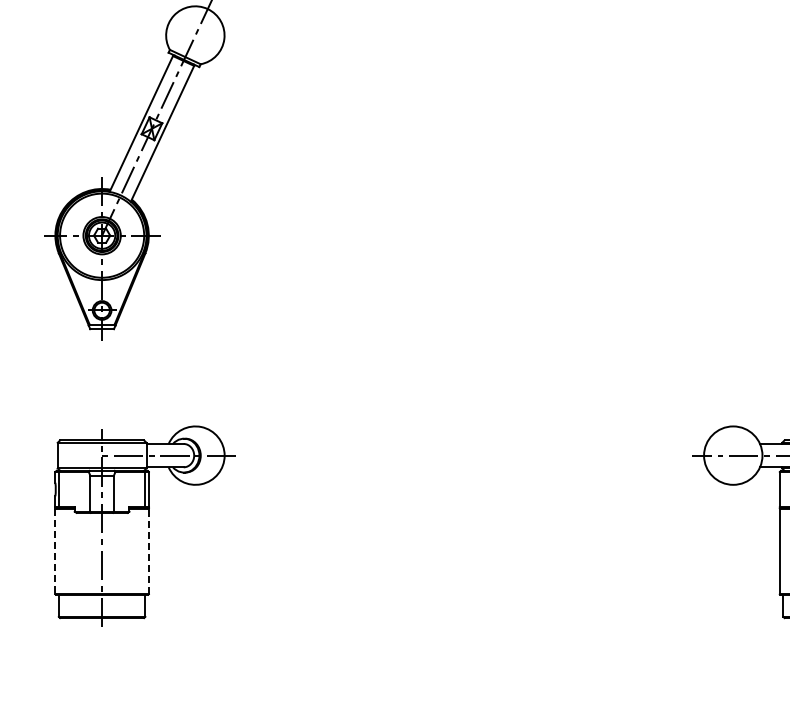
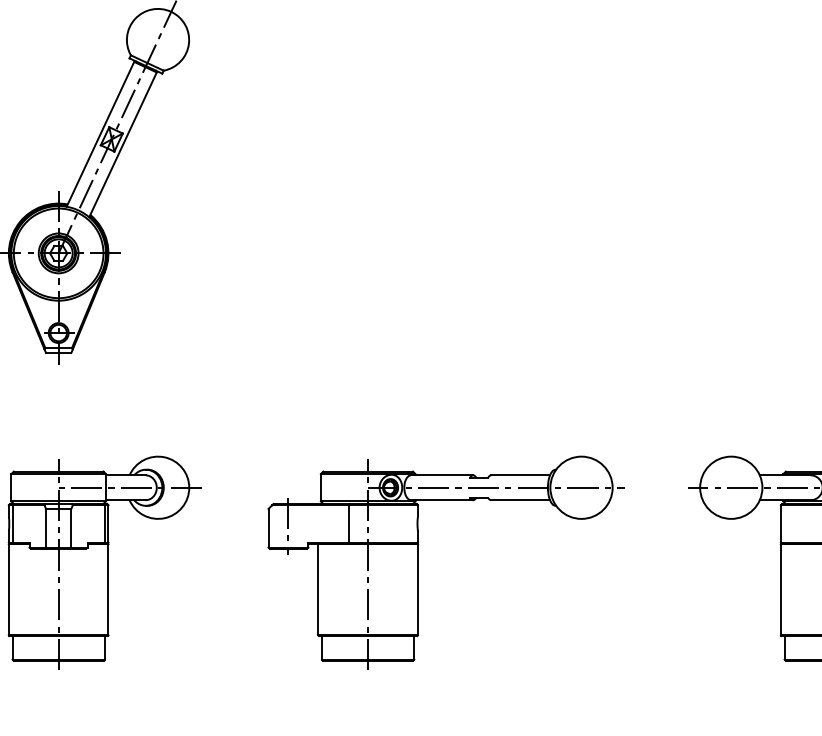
part: (439, 525) -> (418, 562), added
line: (55, 551) -> (8, 589), dashed -> solid
line: (148, 551) -> (108, 589), dashed -> solid

